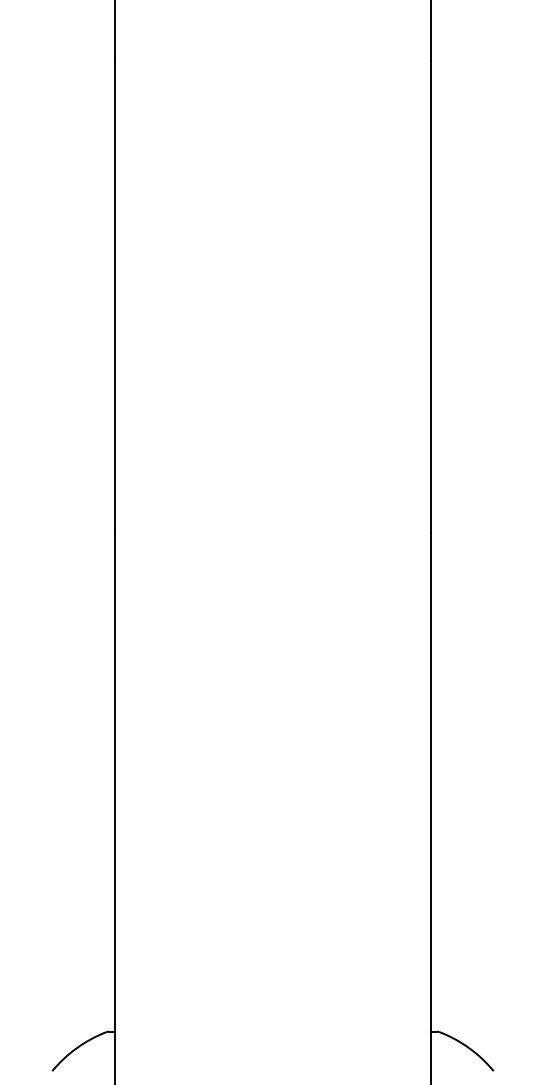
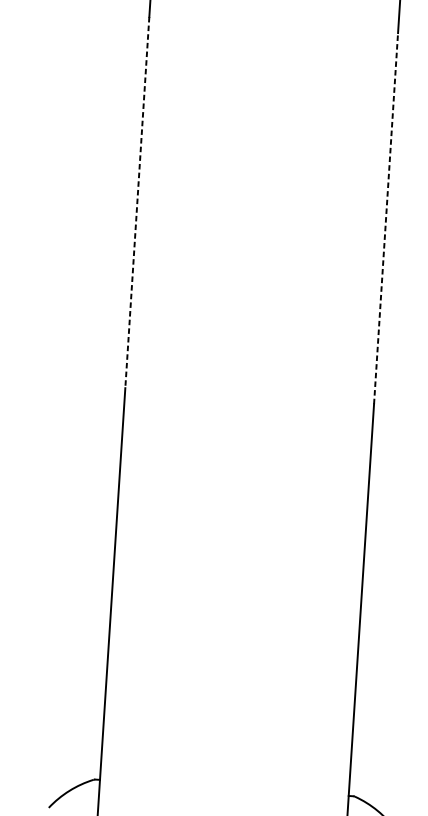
line: (431, 296) -> (386, 217), solid -> dashed
line: (114, 297) -> (137, 202), solid -> dashed

